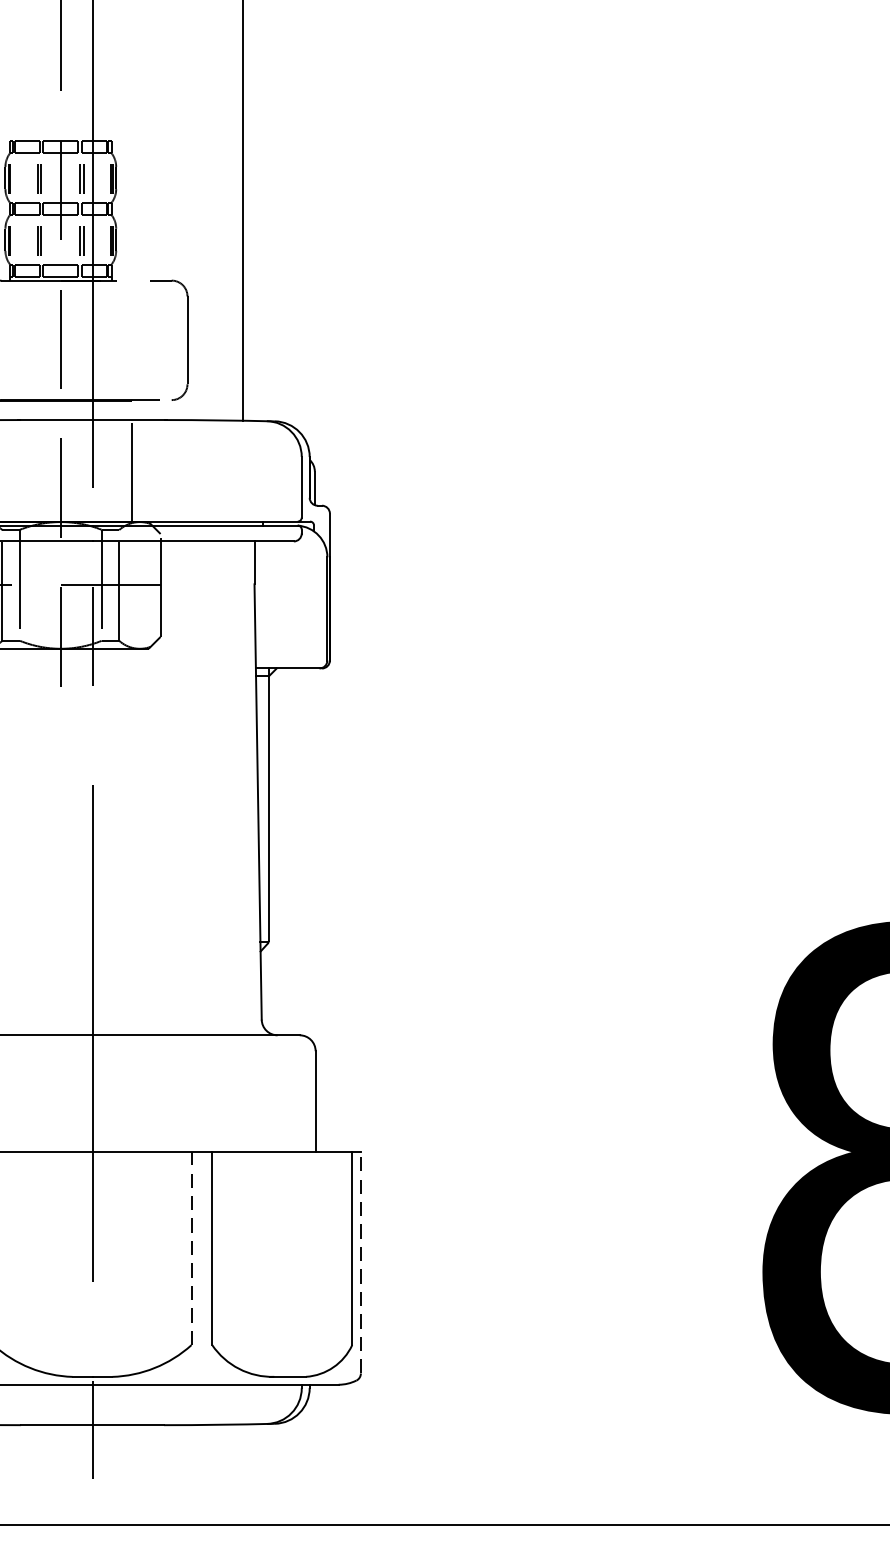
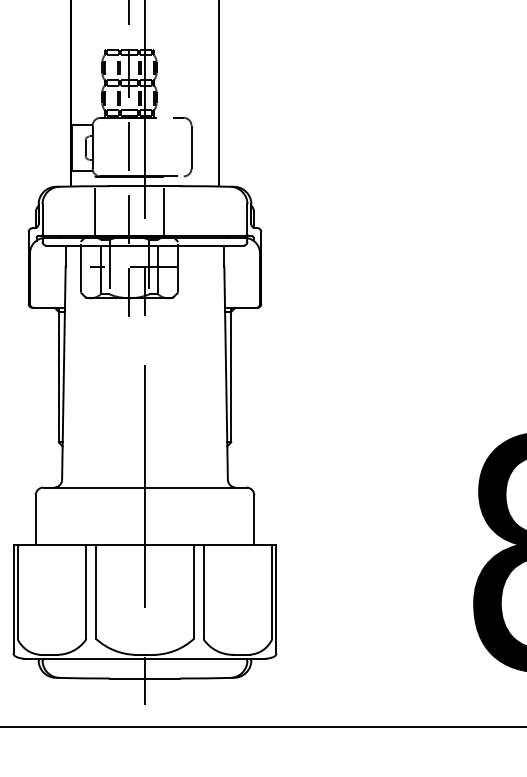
line: (191, 1247) -> (193, 591), dashed -> solid
line: (360, 1261) -> (276, 598), dashed -> solid

